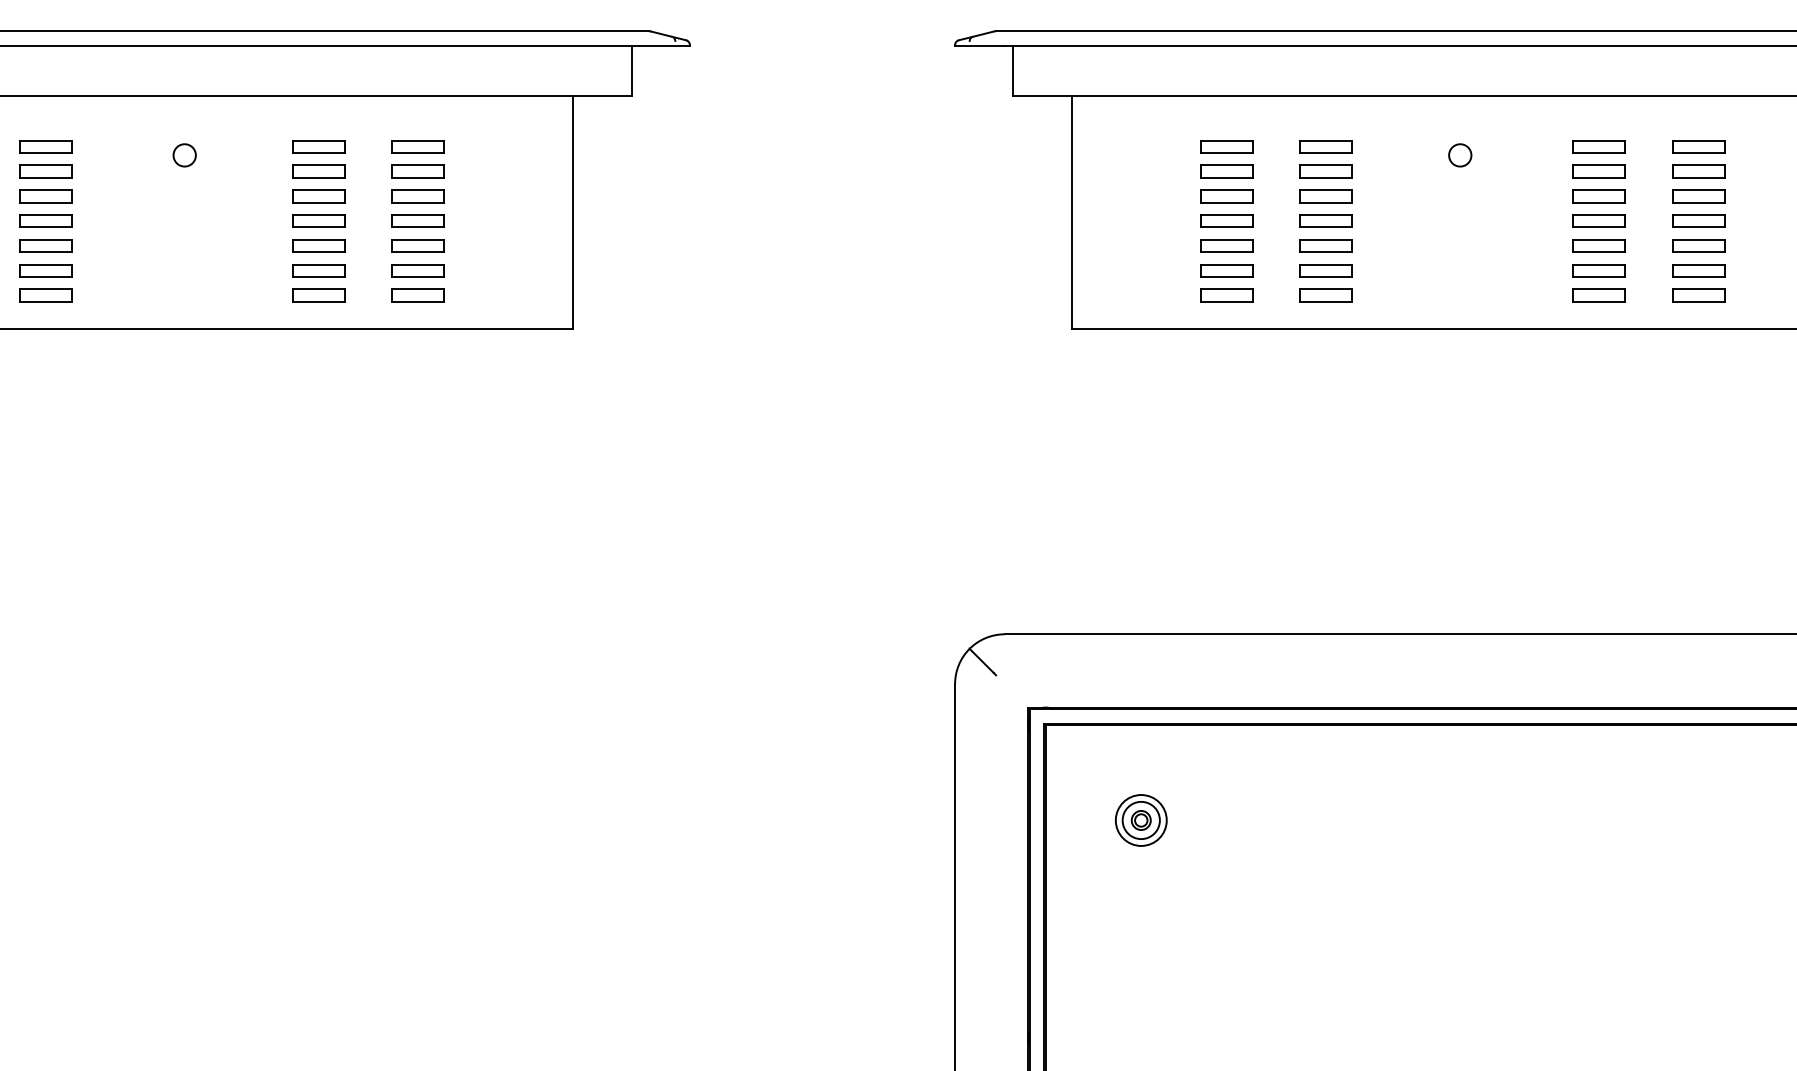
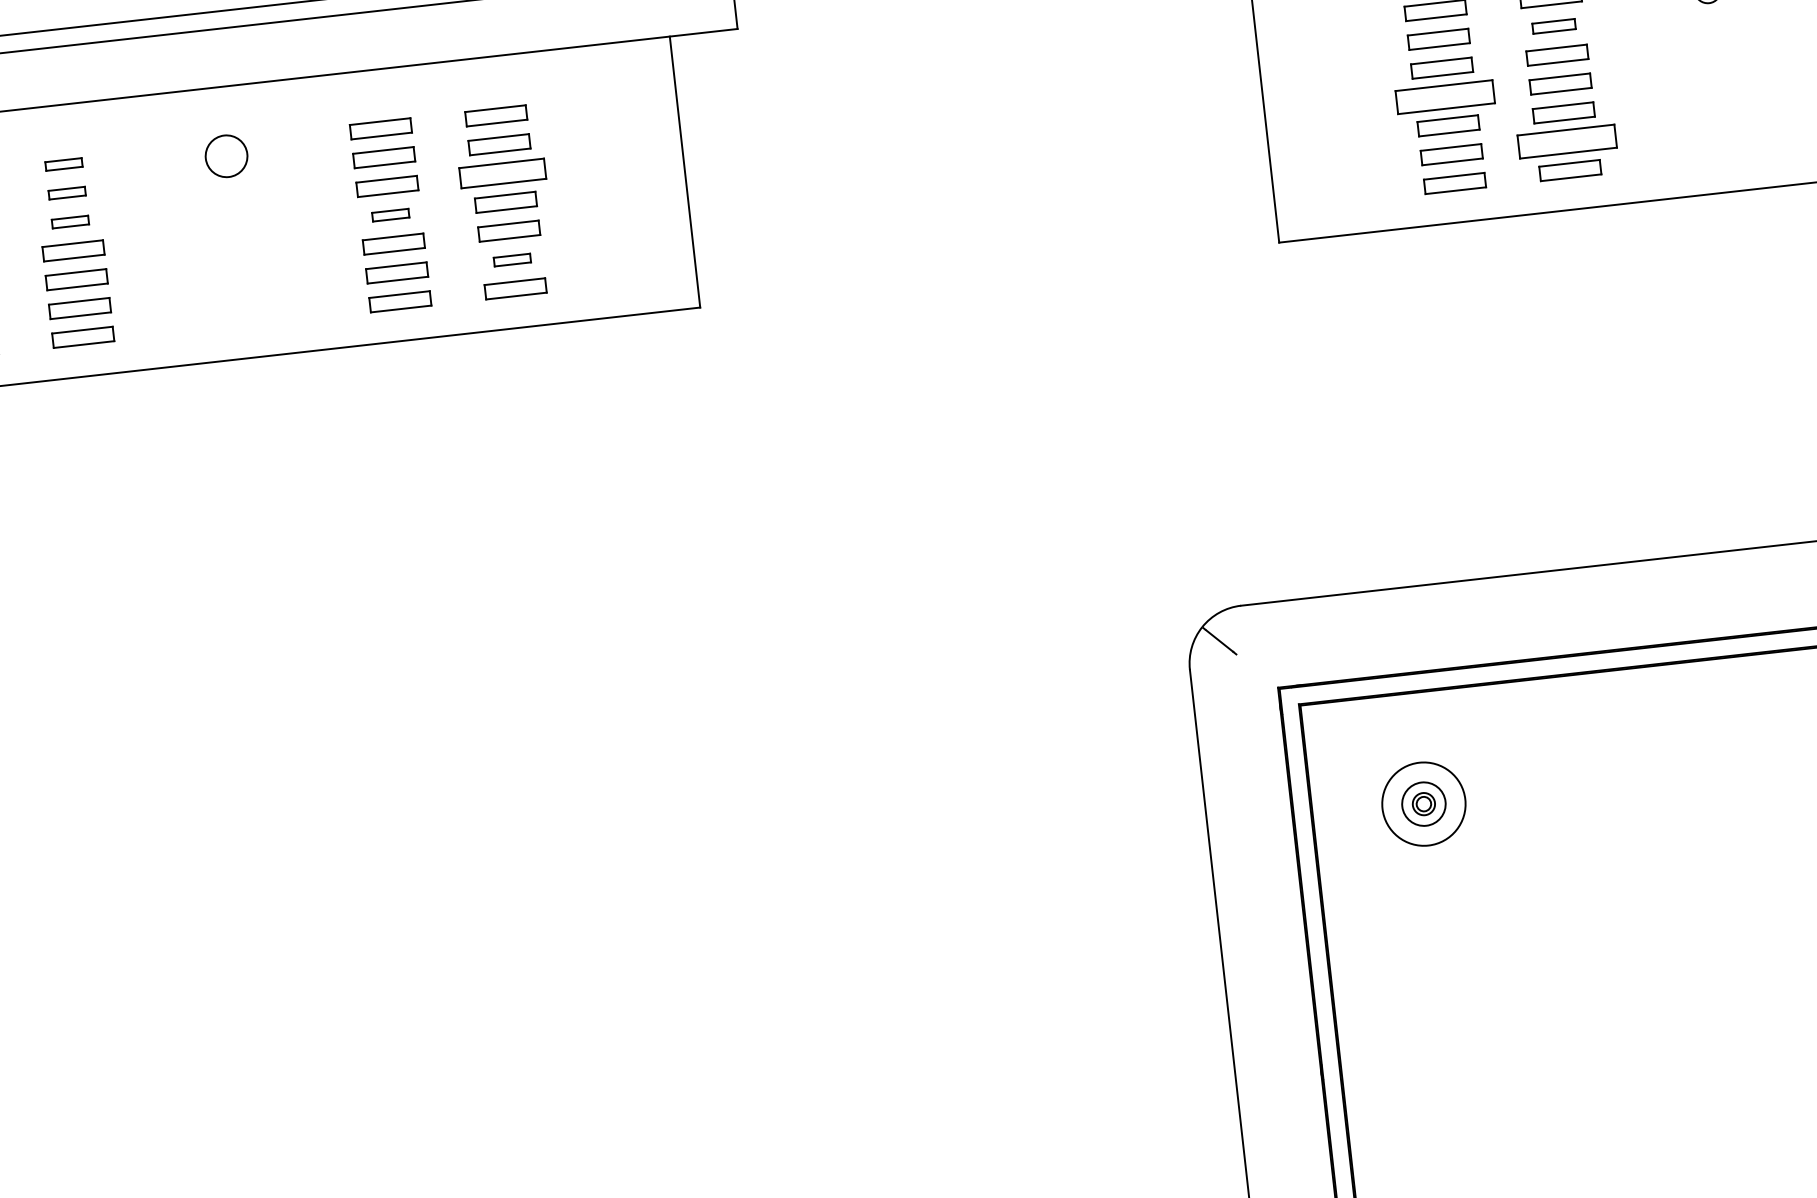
part: (45, 146) -> (63, 164), size x0.6
circle: (184, 155) -> (226, 156), size x1.6
part: (45, 171) -> (66, 193), size x0.6
part: (1325, 171) -> (1553, 26), size x0.7
part: (45, 196) -> (70, 222), size x0.6
part: (417, 196) -> (502, 173), size x1.4
part: (318, 220) -> (390, 214), size x0.6
part: (1226, 220) -> (1444, 96), size x1.6
part: (417, 270) -> (511, 259), size x0.6
part: (1325, 270) -> (1566, 141), size x1.6
circle: (1140, 820) -> (1423, 804), size x1.4

